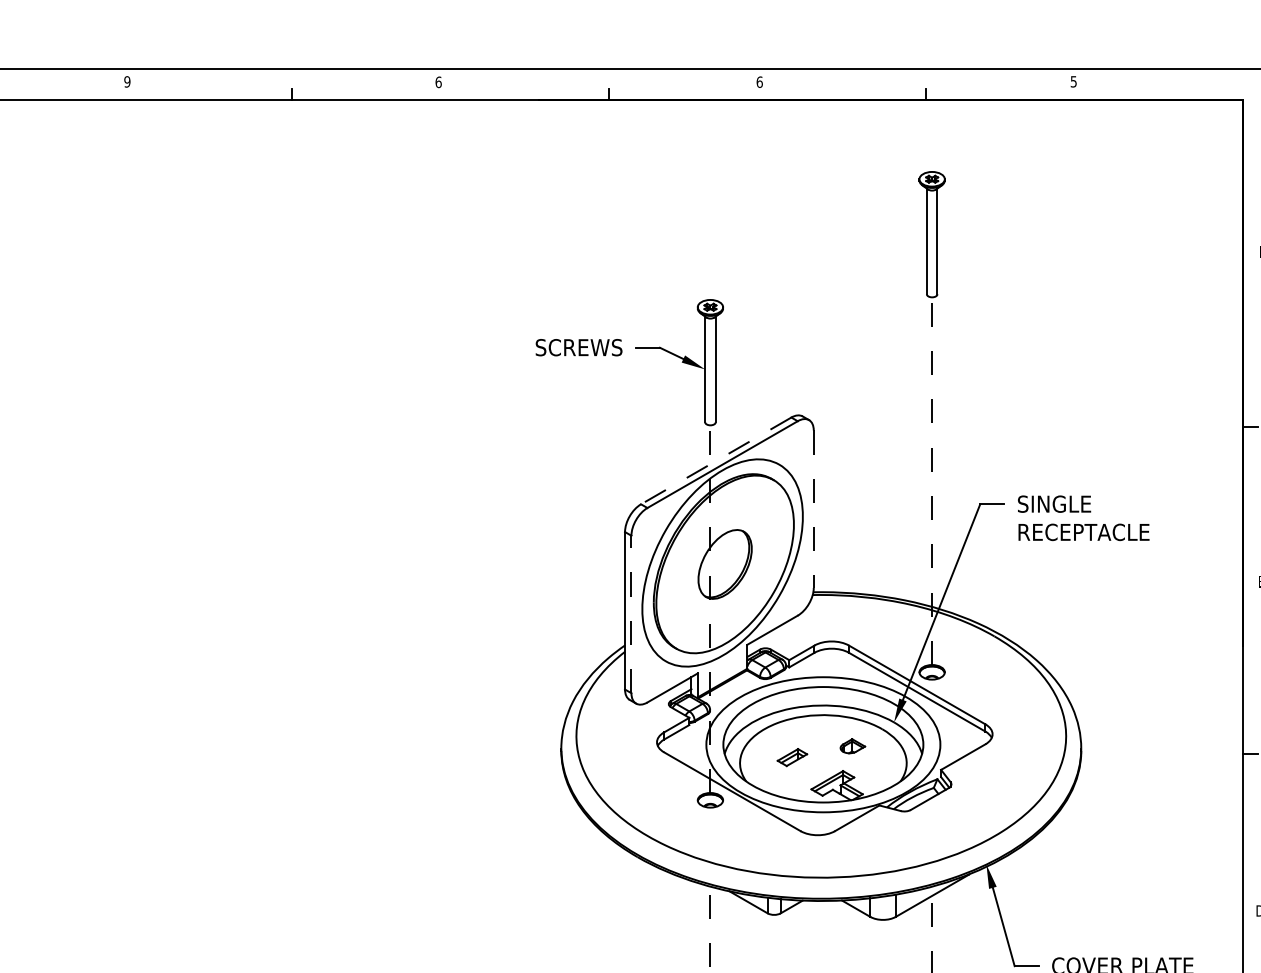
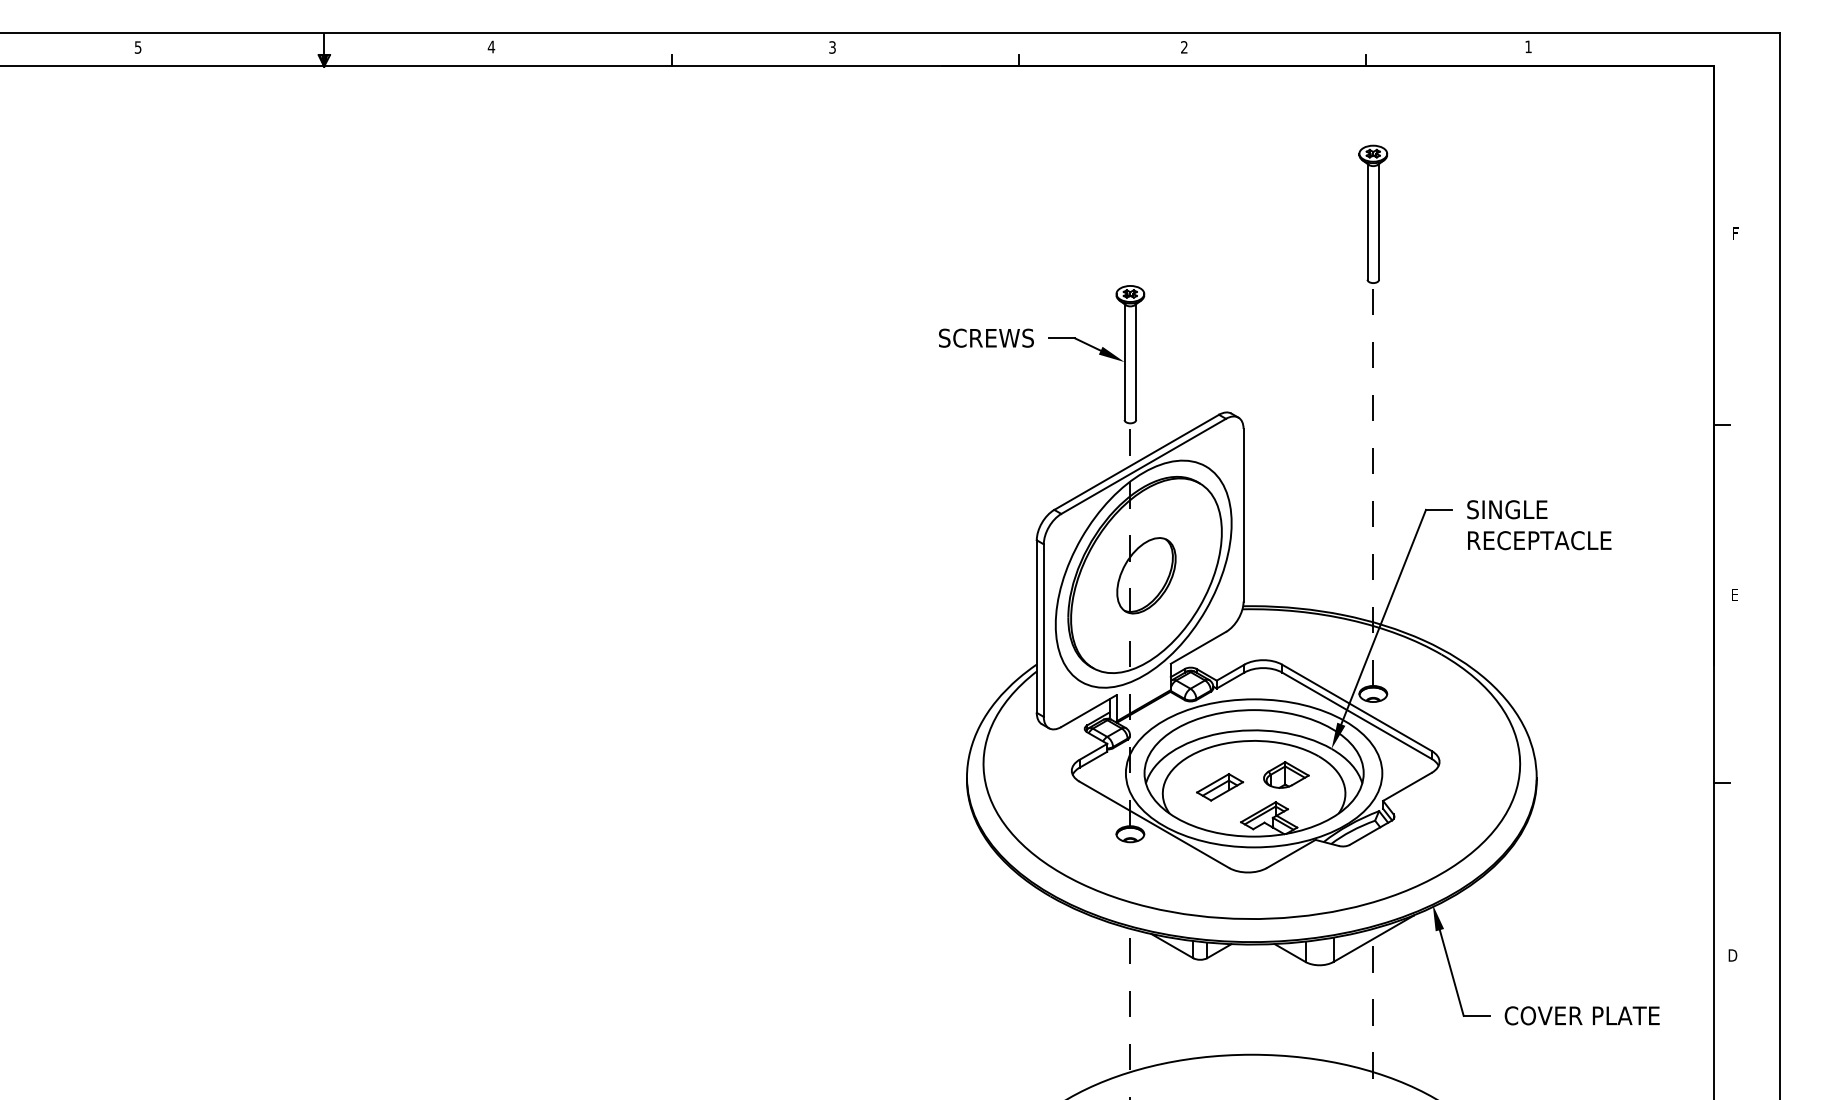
text: (127, 81) -> (491, 46), 9 -> 4
text: (1073, 81) -> (1528, 46), 5 -> 1
text: (438, 82) -> (832, 47), 6 -> 3
text: (759, 82) -> (1184, 47), 6 -> 2
line: (716, 461) -> (1136, 462), dashed -> solid
line: (813, 509) -> (1243, 515), dashed -> solid
line: (631, 614) -> (1043, 630), dashed -> solid
part: (852, 745) -> (1286, 774), size x1.67
part: (792, 757) -> (1220, 787), size x1.43

